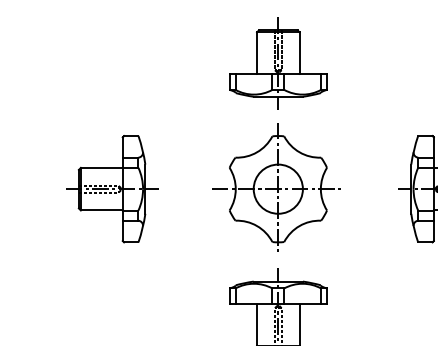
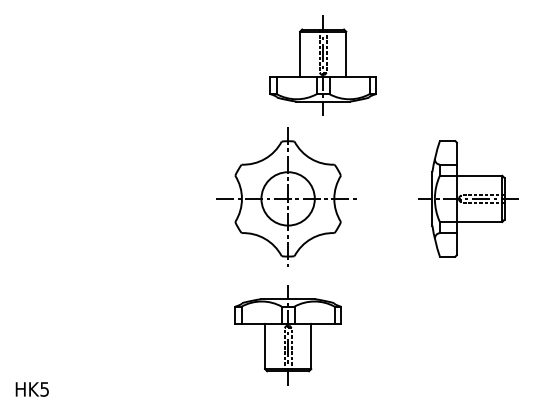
part: (277, 63) -> (322, 65), moved
part: (111, 188) -> (107, 198), removed

